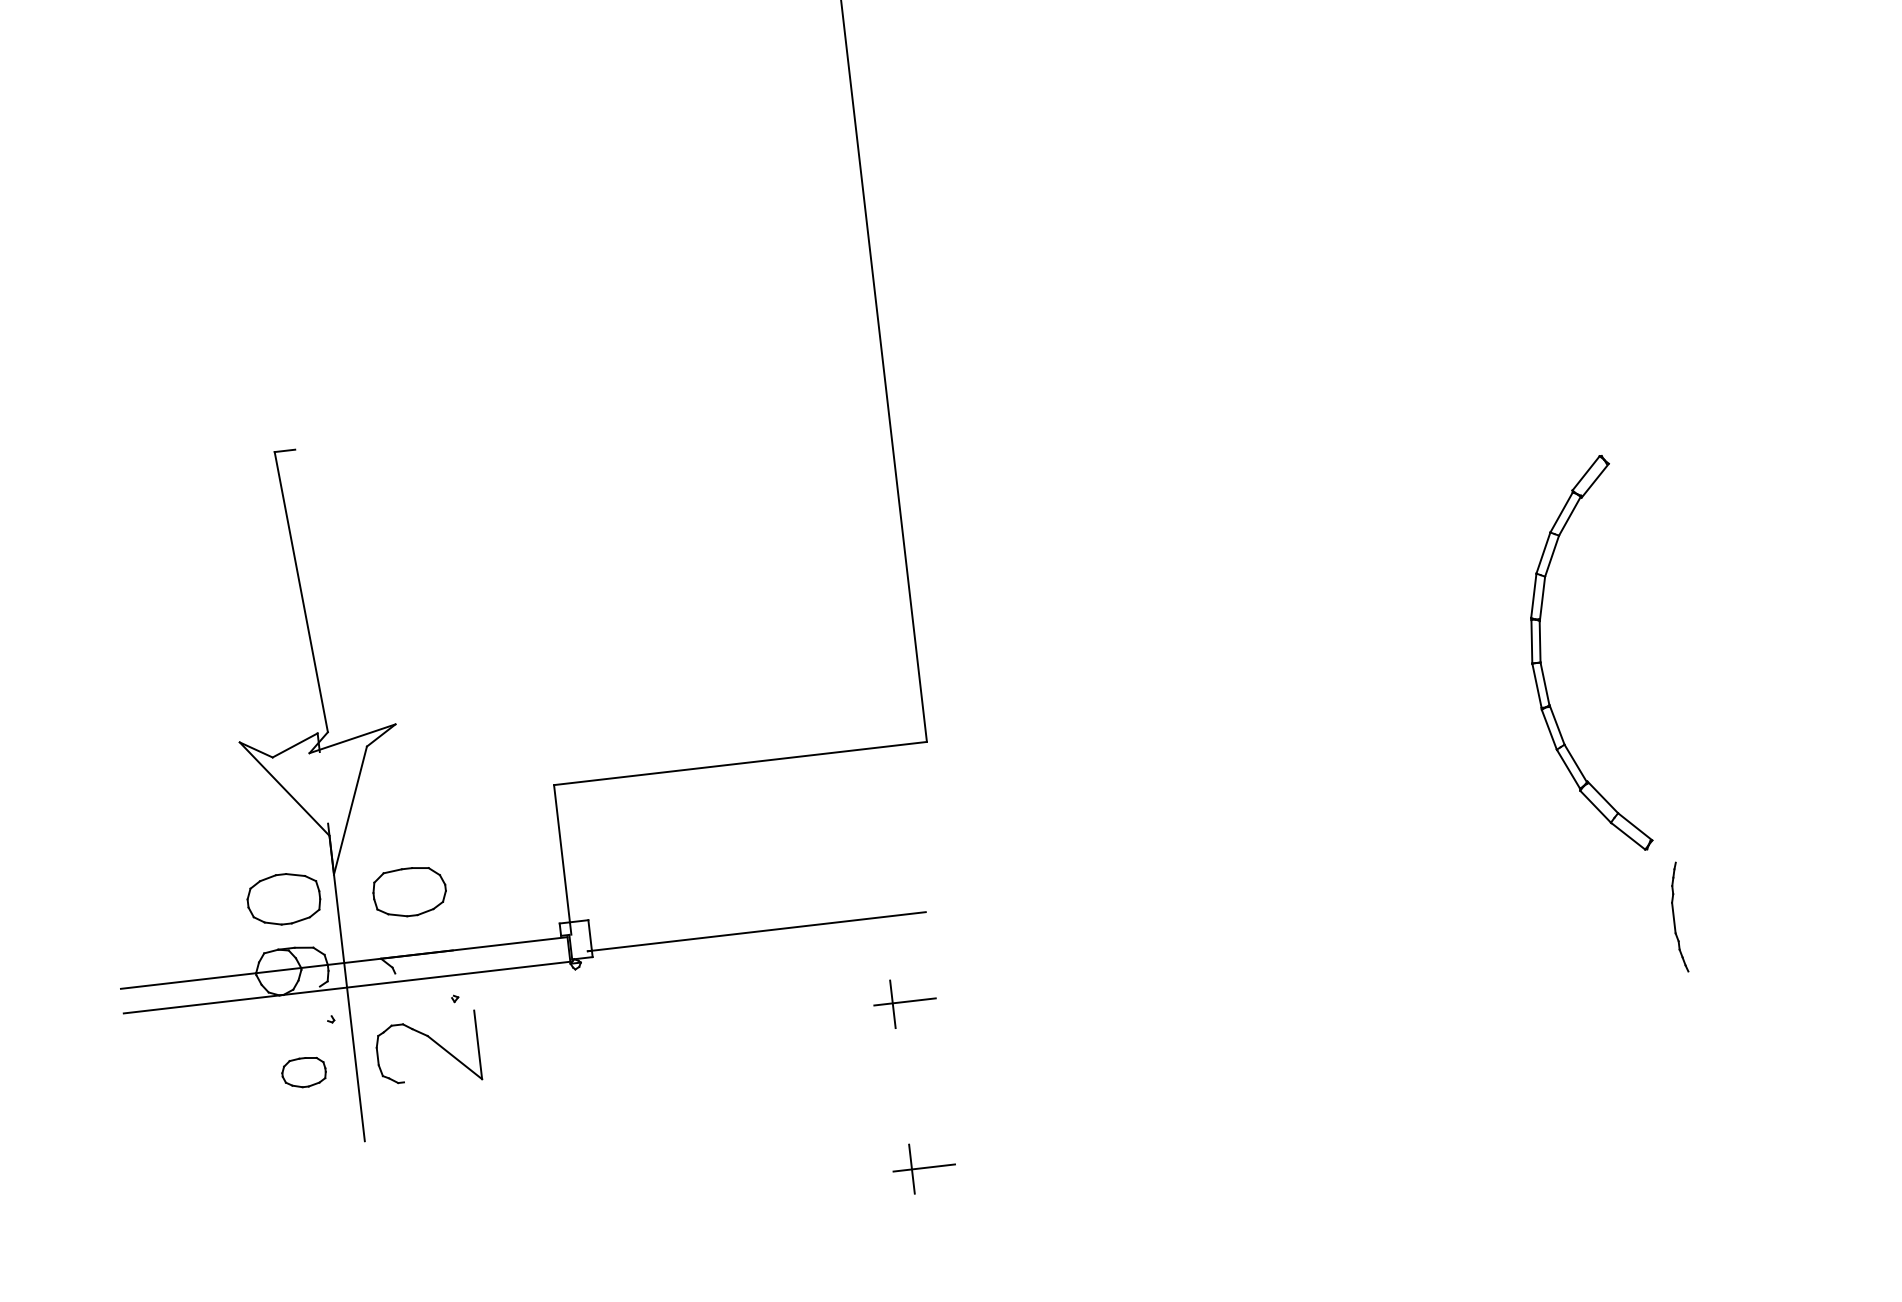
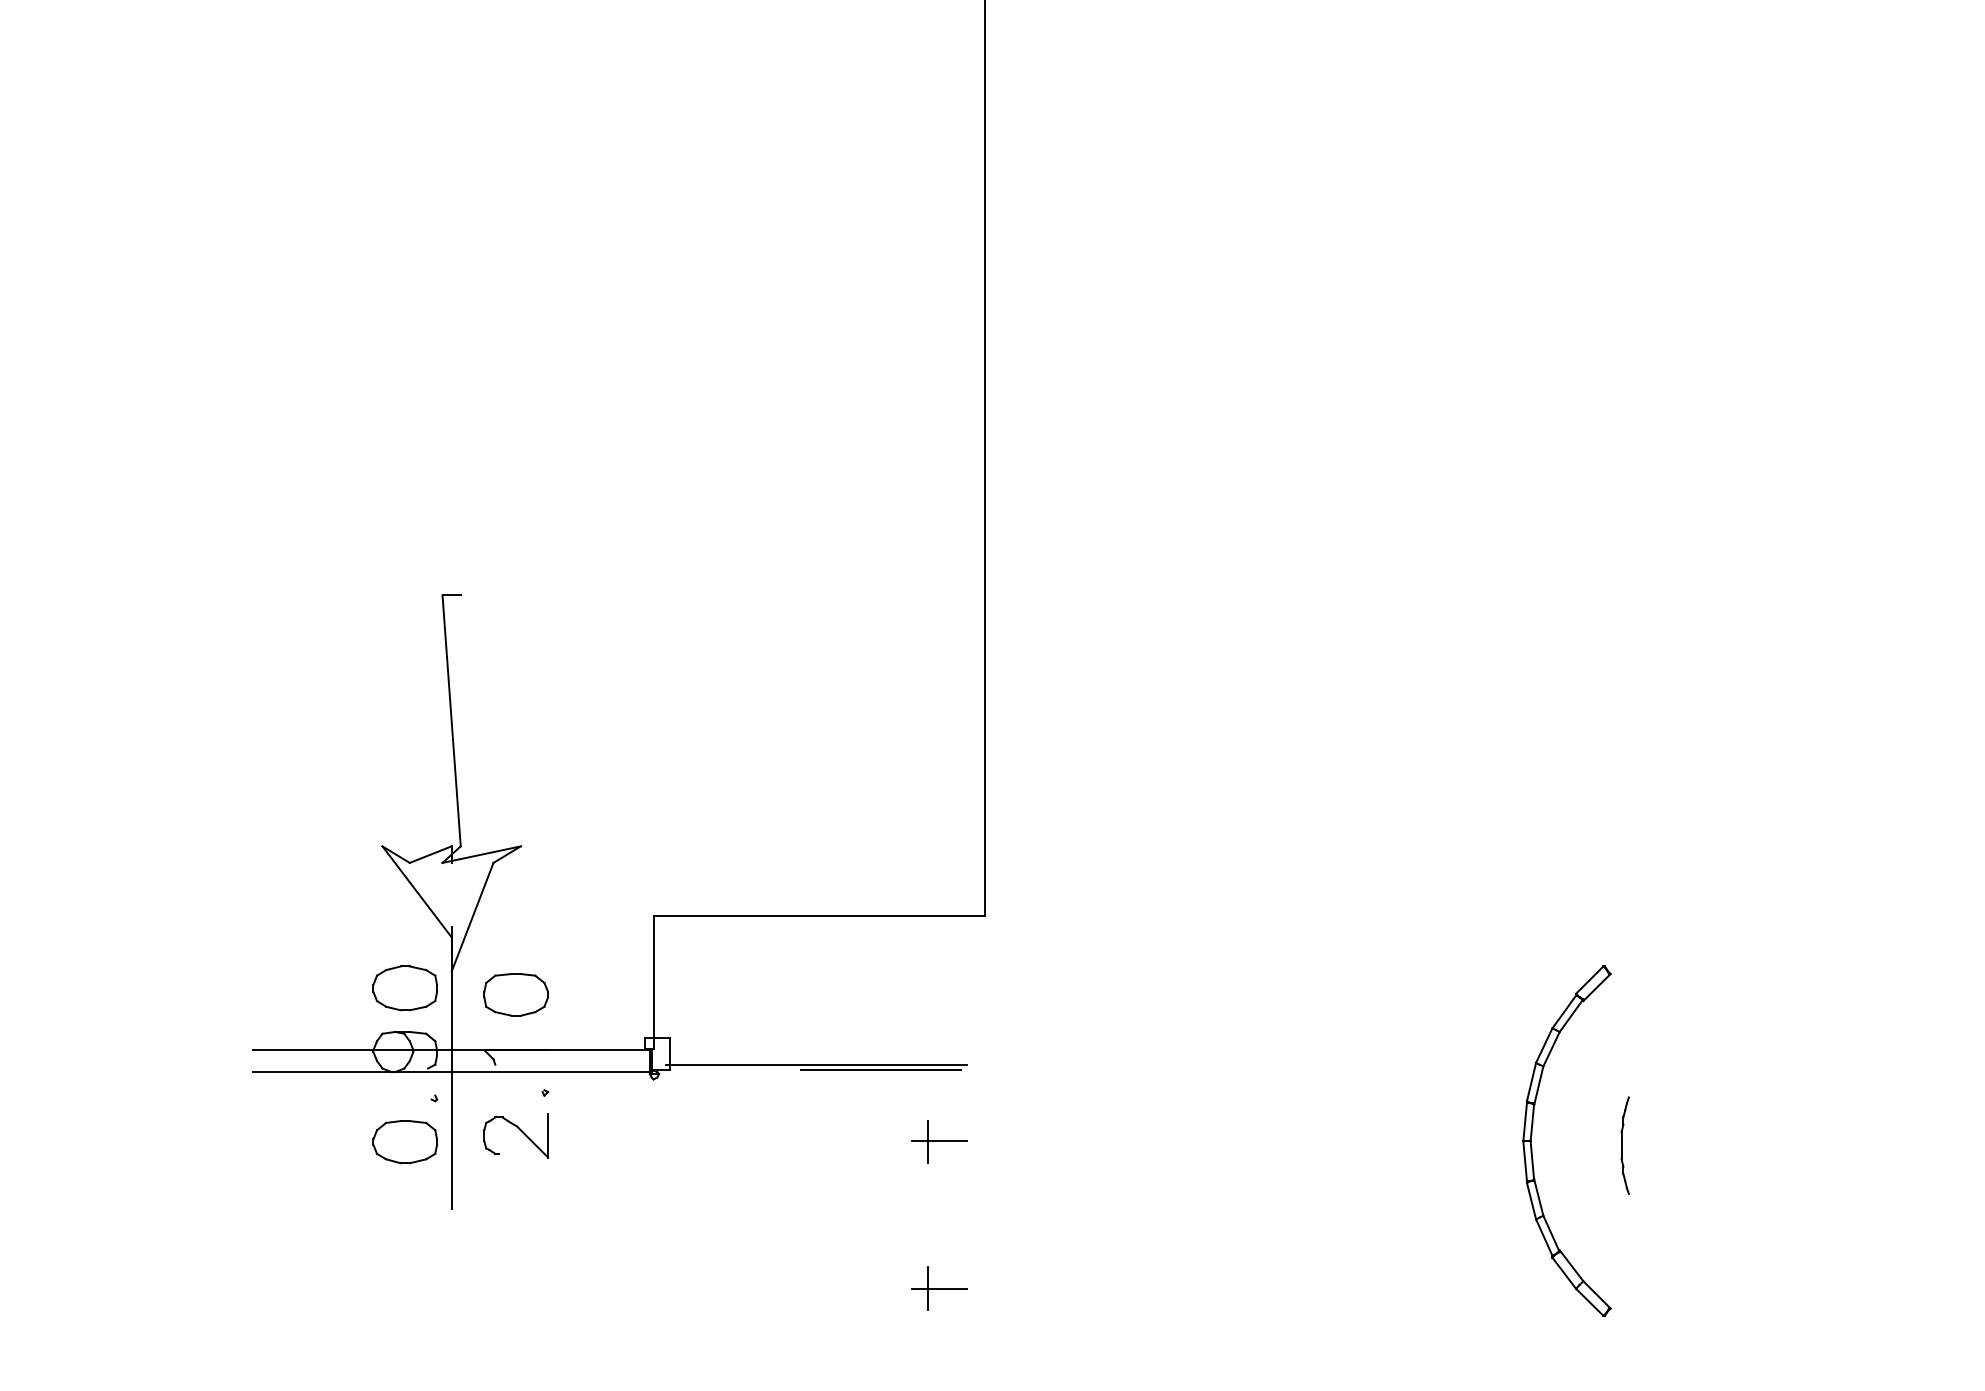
part: (1541, 655) -> (1532, 1135), moved
line: (829, 929) -> (880, 1070), added
part: (428, 1050) -> (516, 1135), size x0.71
part: (304, 1072) -> (405, 1142), size x1.67

